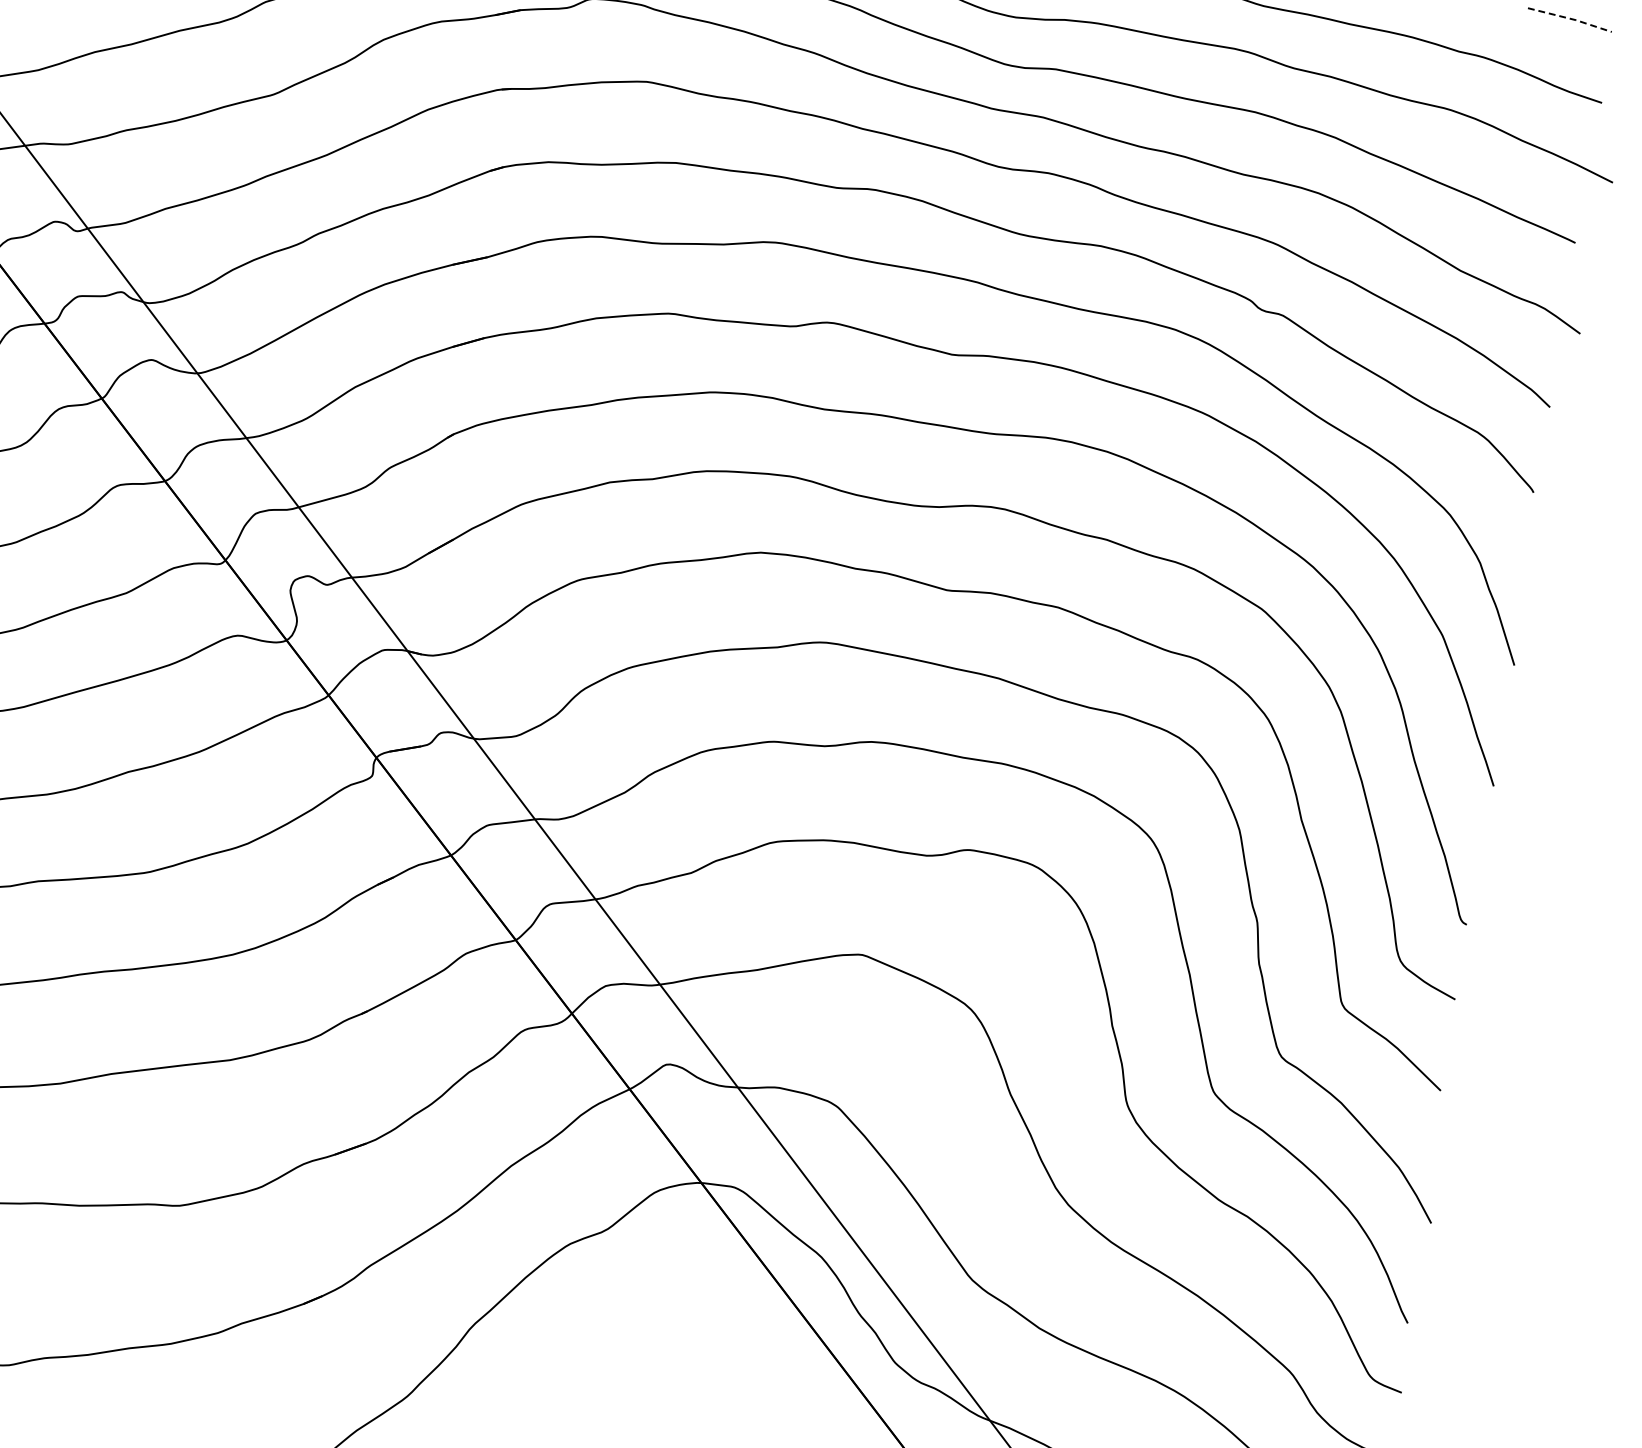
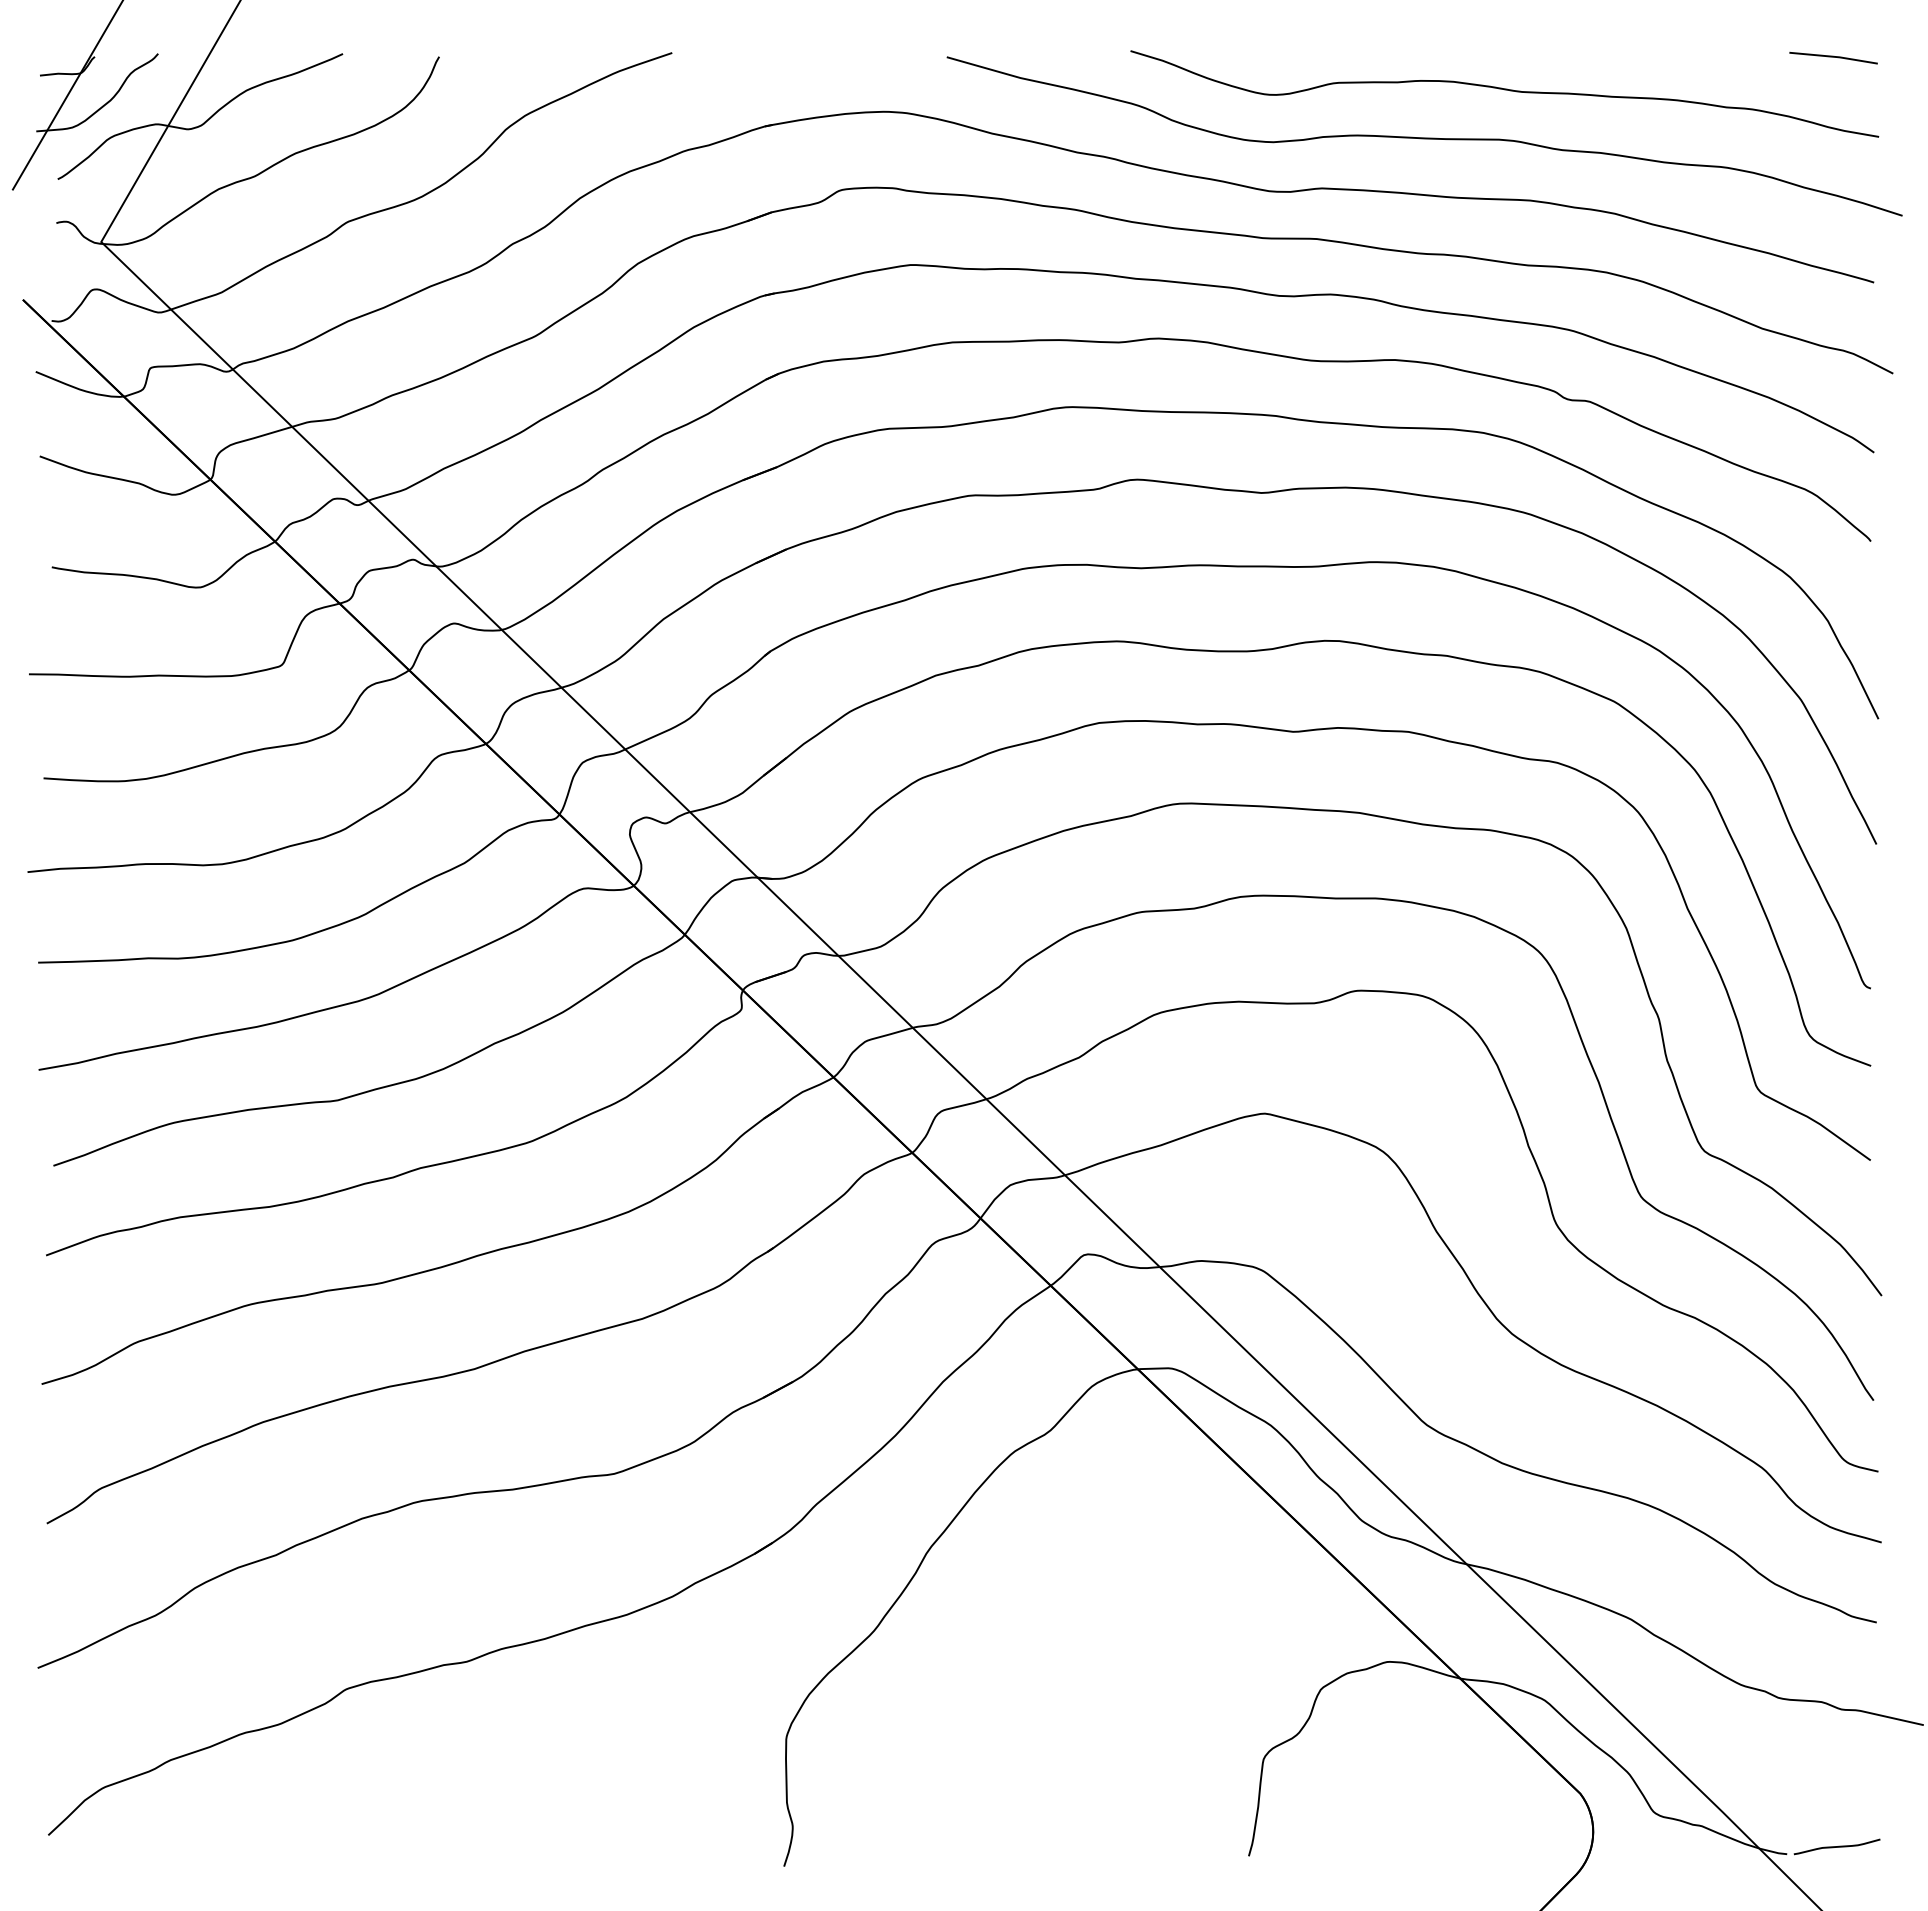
line: (1571, 18) -> (1834, 56), dashed -> solid

